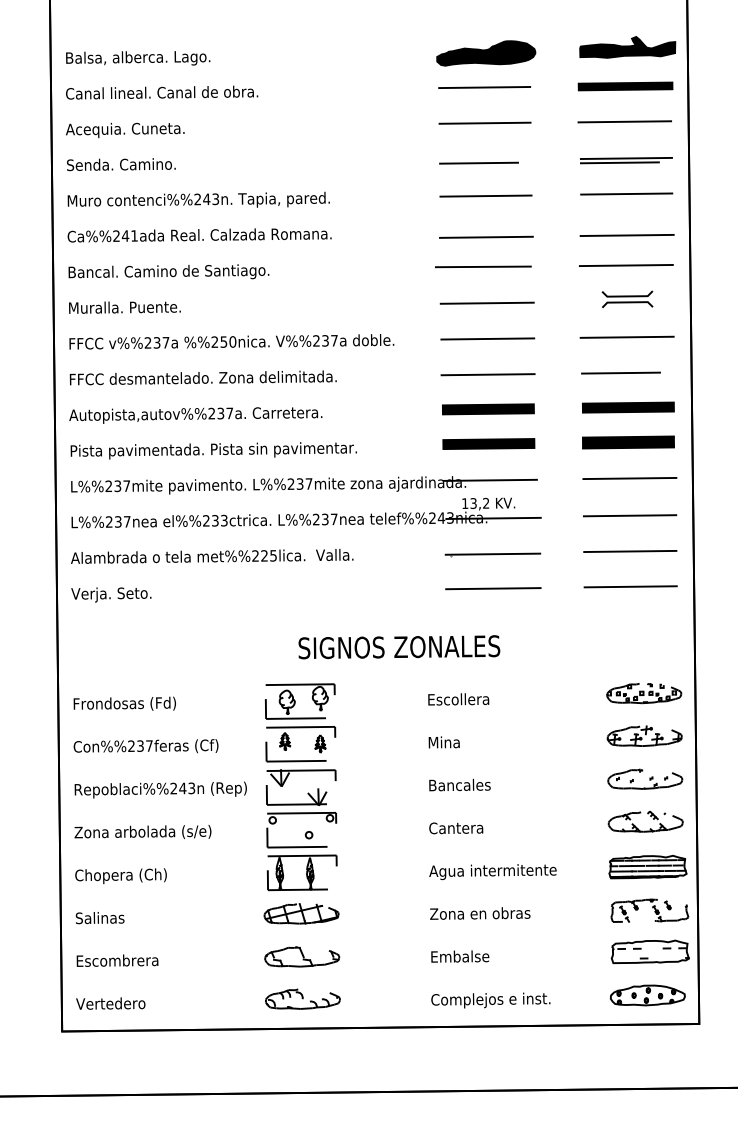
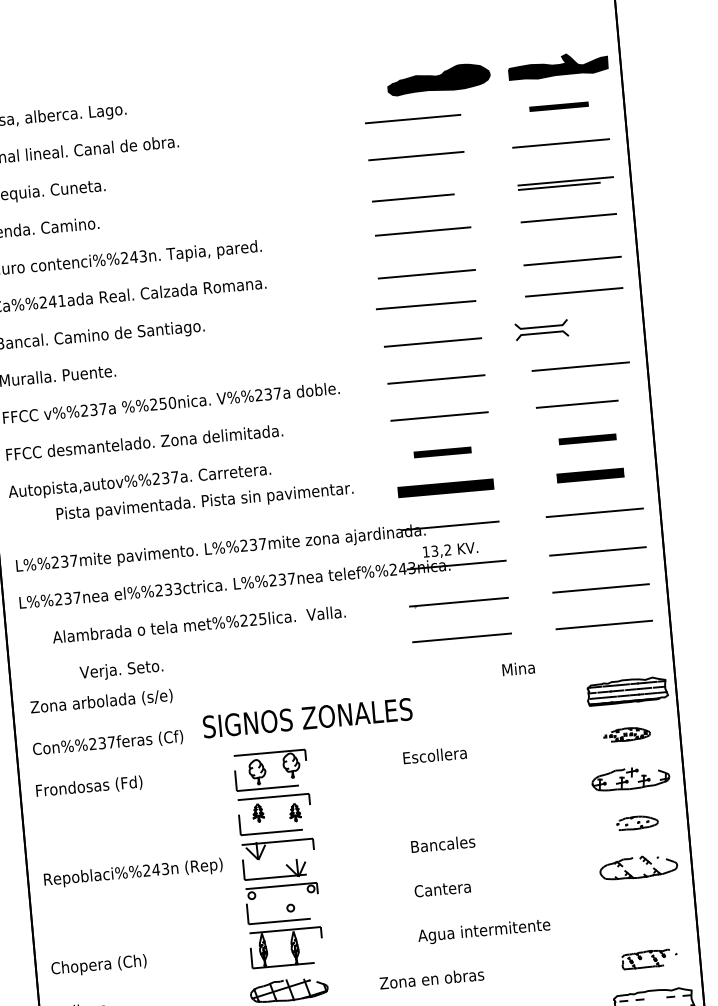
part: (486, 53) -> (439, 79), moved
part: (625, 86) -> (559, 106), size x0.6
part: (627, 298) -> (541, 329), moved
part: (628, 407) -> (587, 439), size x0.6
part: (488, 409) -> (442, 452), size x0.6
part: (628, 442) -> (590, 475), size x0.7
text: (213, 450) -> (204, 502), moved
text: (212, 556) -> (199, 624), moved
text: (111, 594) -> (121, 670), moved
text: (399, 647) -> (307, 718), moved
part: (644, 693) -> (627, 734), size x0.6
text: (443, 742) -> (517, 668), moved
text: (145, 746) -> (107, 743), moved
part: (645, 778) -> (634, 822), size x0.6
text: (142, 831) -> (101, 700), moved
part: (647, 867) -> (626, 691), moved
part: (649, 910) -> (649, 959), size x0.7
text: (480, 913) -> (432, 978), moved

